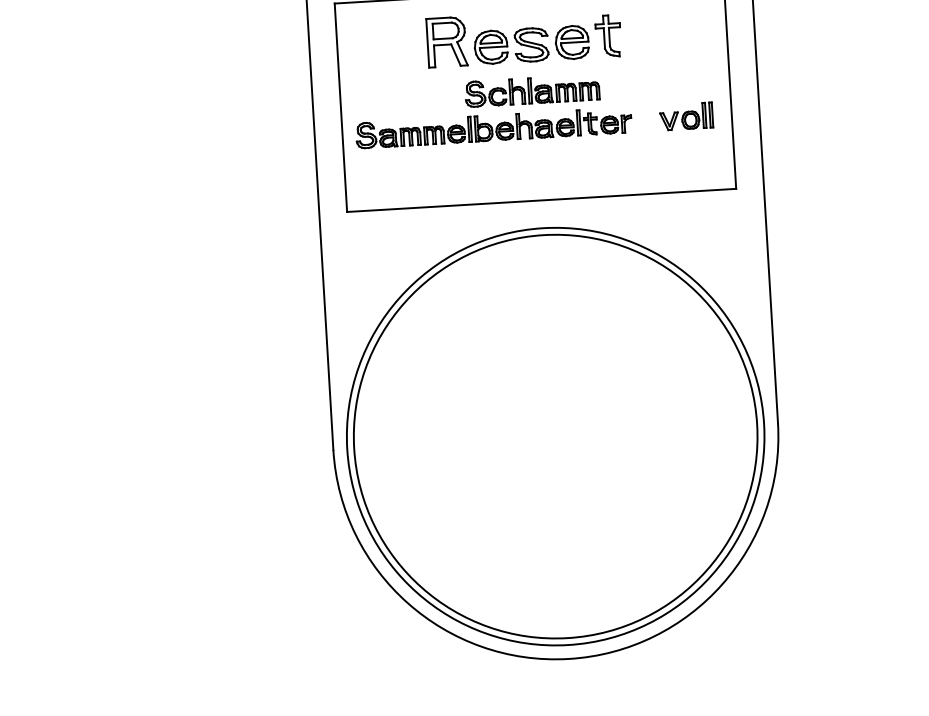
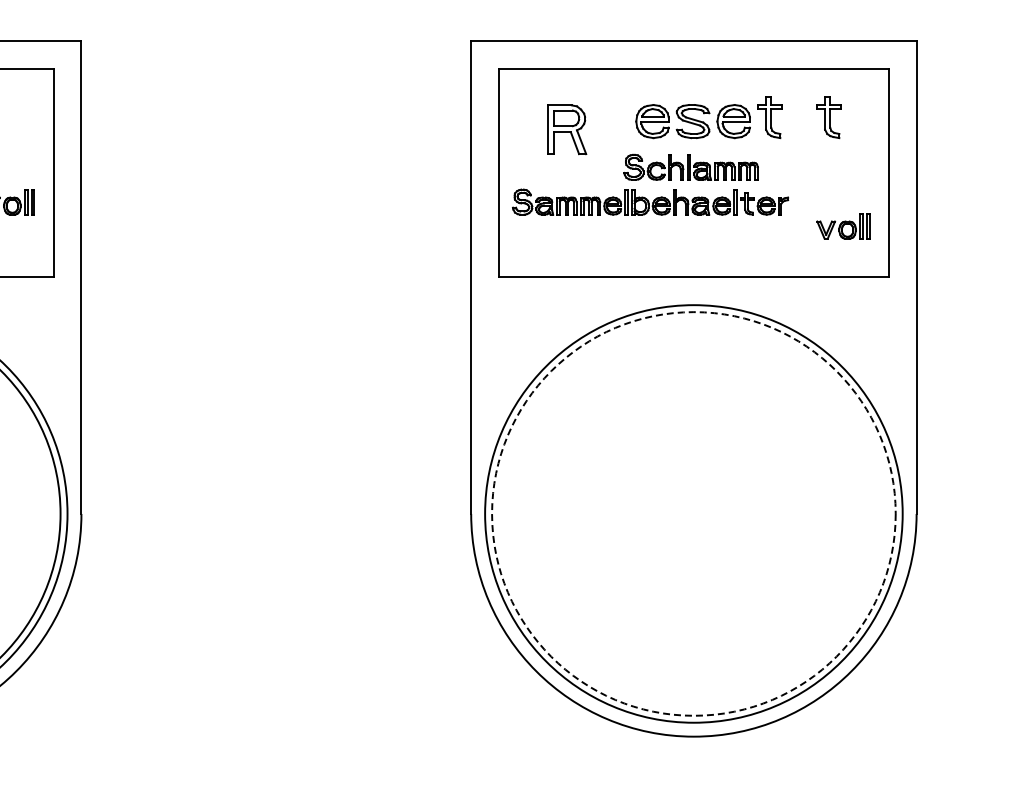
part: (666, 32) -> (828, 117), added
part: (447, 41) -> (567, 129), moved
part: (686, 116) -> (843, 226), moved
circle: (555, 436) -> (693, 513), solid -> dashed

